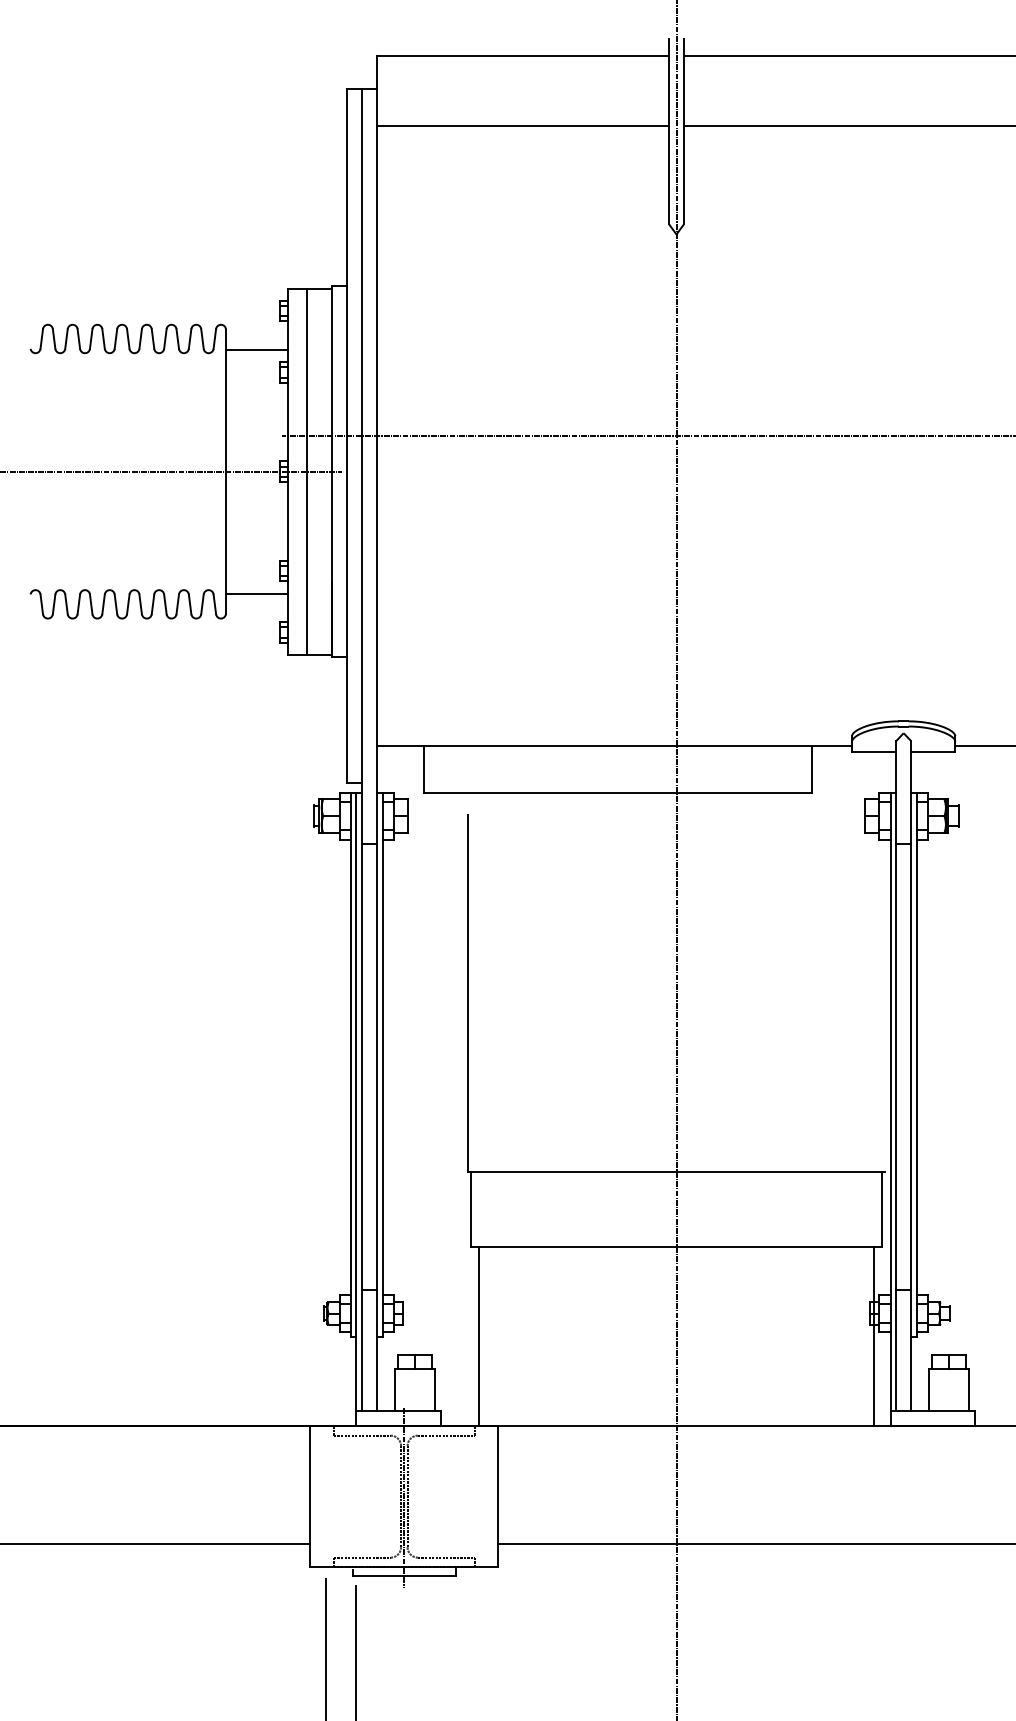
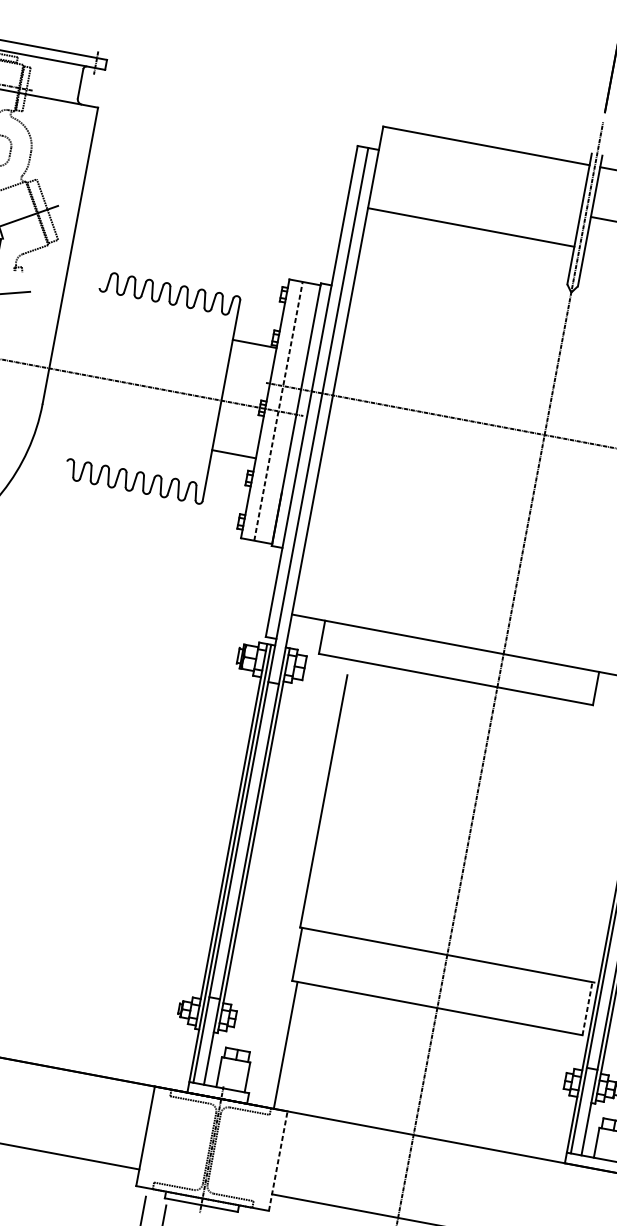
line: (523, 126) -> (471, 227), moved
line: (256, 349) -> (254, 343), moved
line: (306, 471) -> (278, 411), solid -> dashed
line: (256, 593) -> (233, 454), moved
line: (881, 1209) -> (587, 1008), solid -> dashed
line: (874, 1336) -> (565, 1097), removed
line: (498, 1496) -> (278, 1161), solid -> dashed

